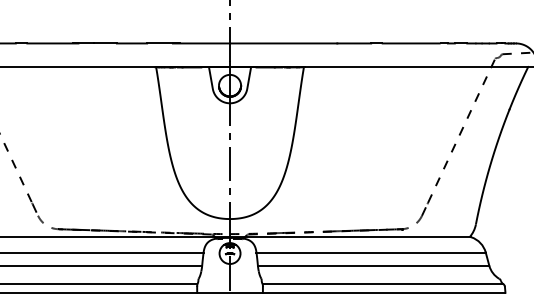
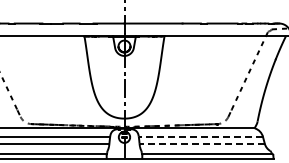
line: (370, 252) -> (200, 136), solid -> dashed
line: (374, 265) -> (202, 143), solid -> dashed

